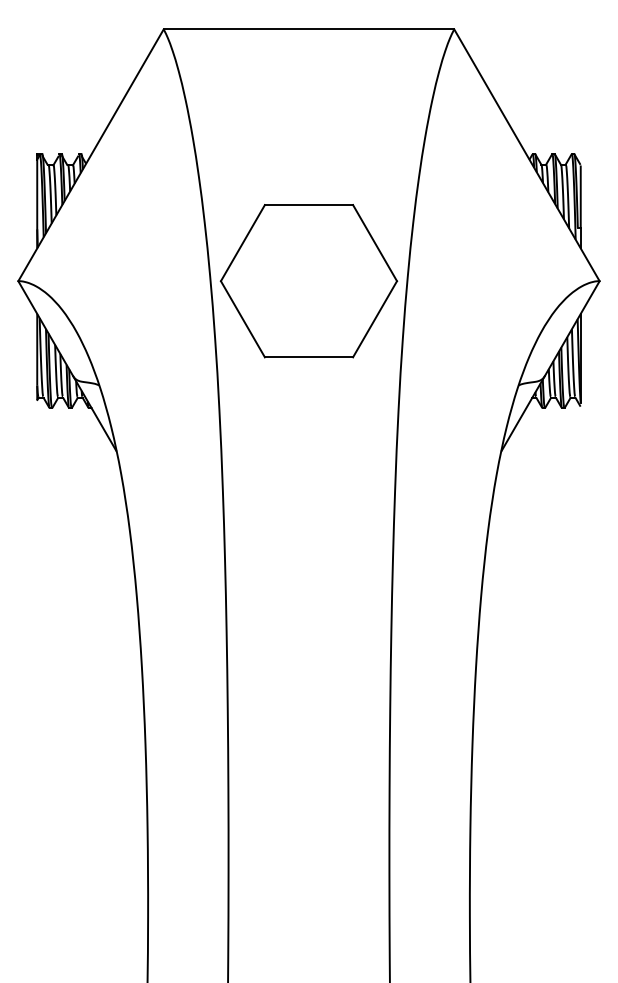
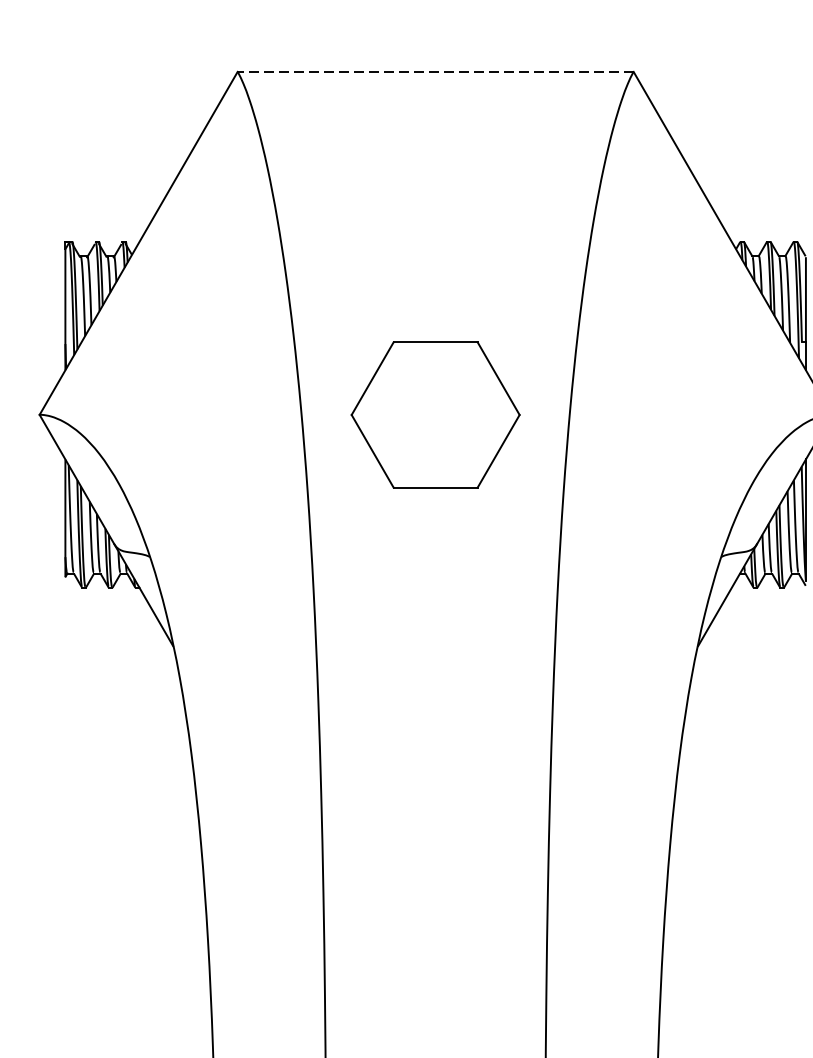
line: (308, 29) -> (434, 71), solid -> dashed
part: (308, 281) -> (434, 415), size x0.7

